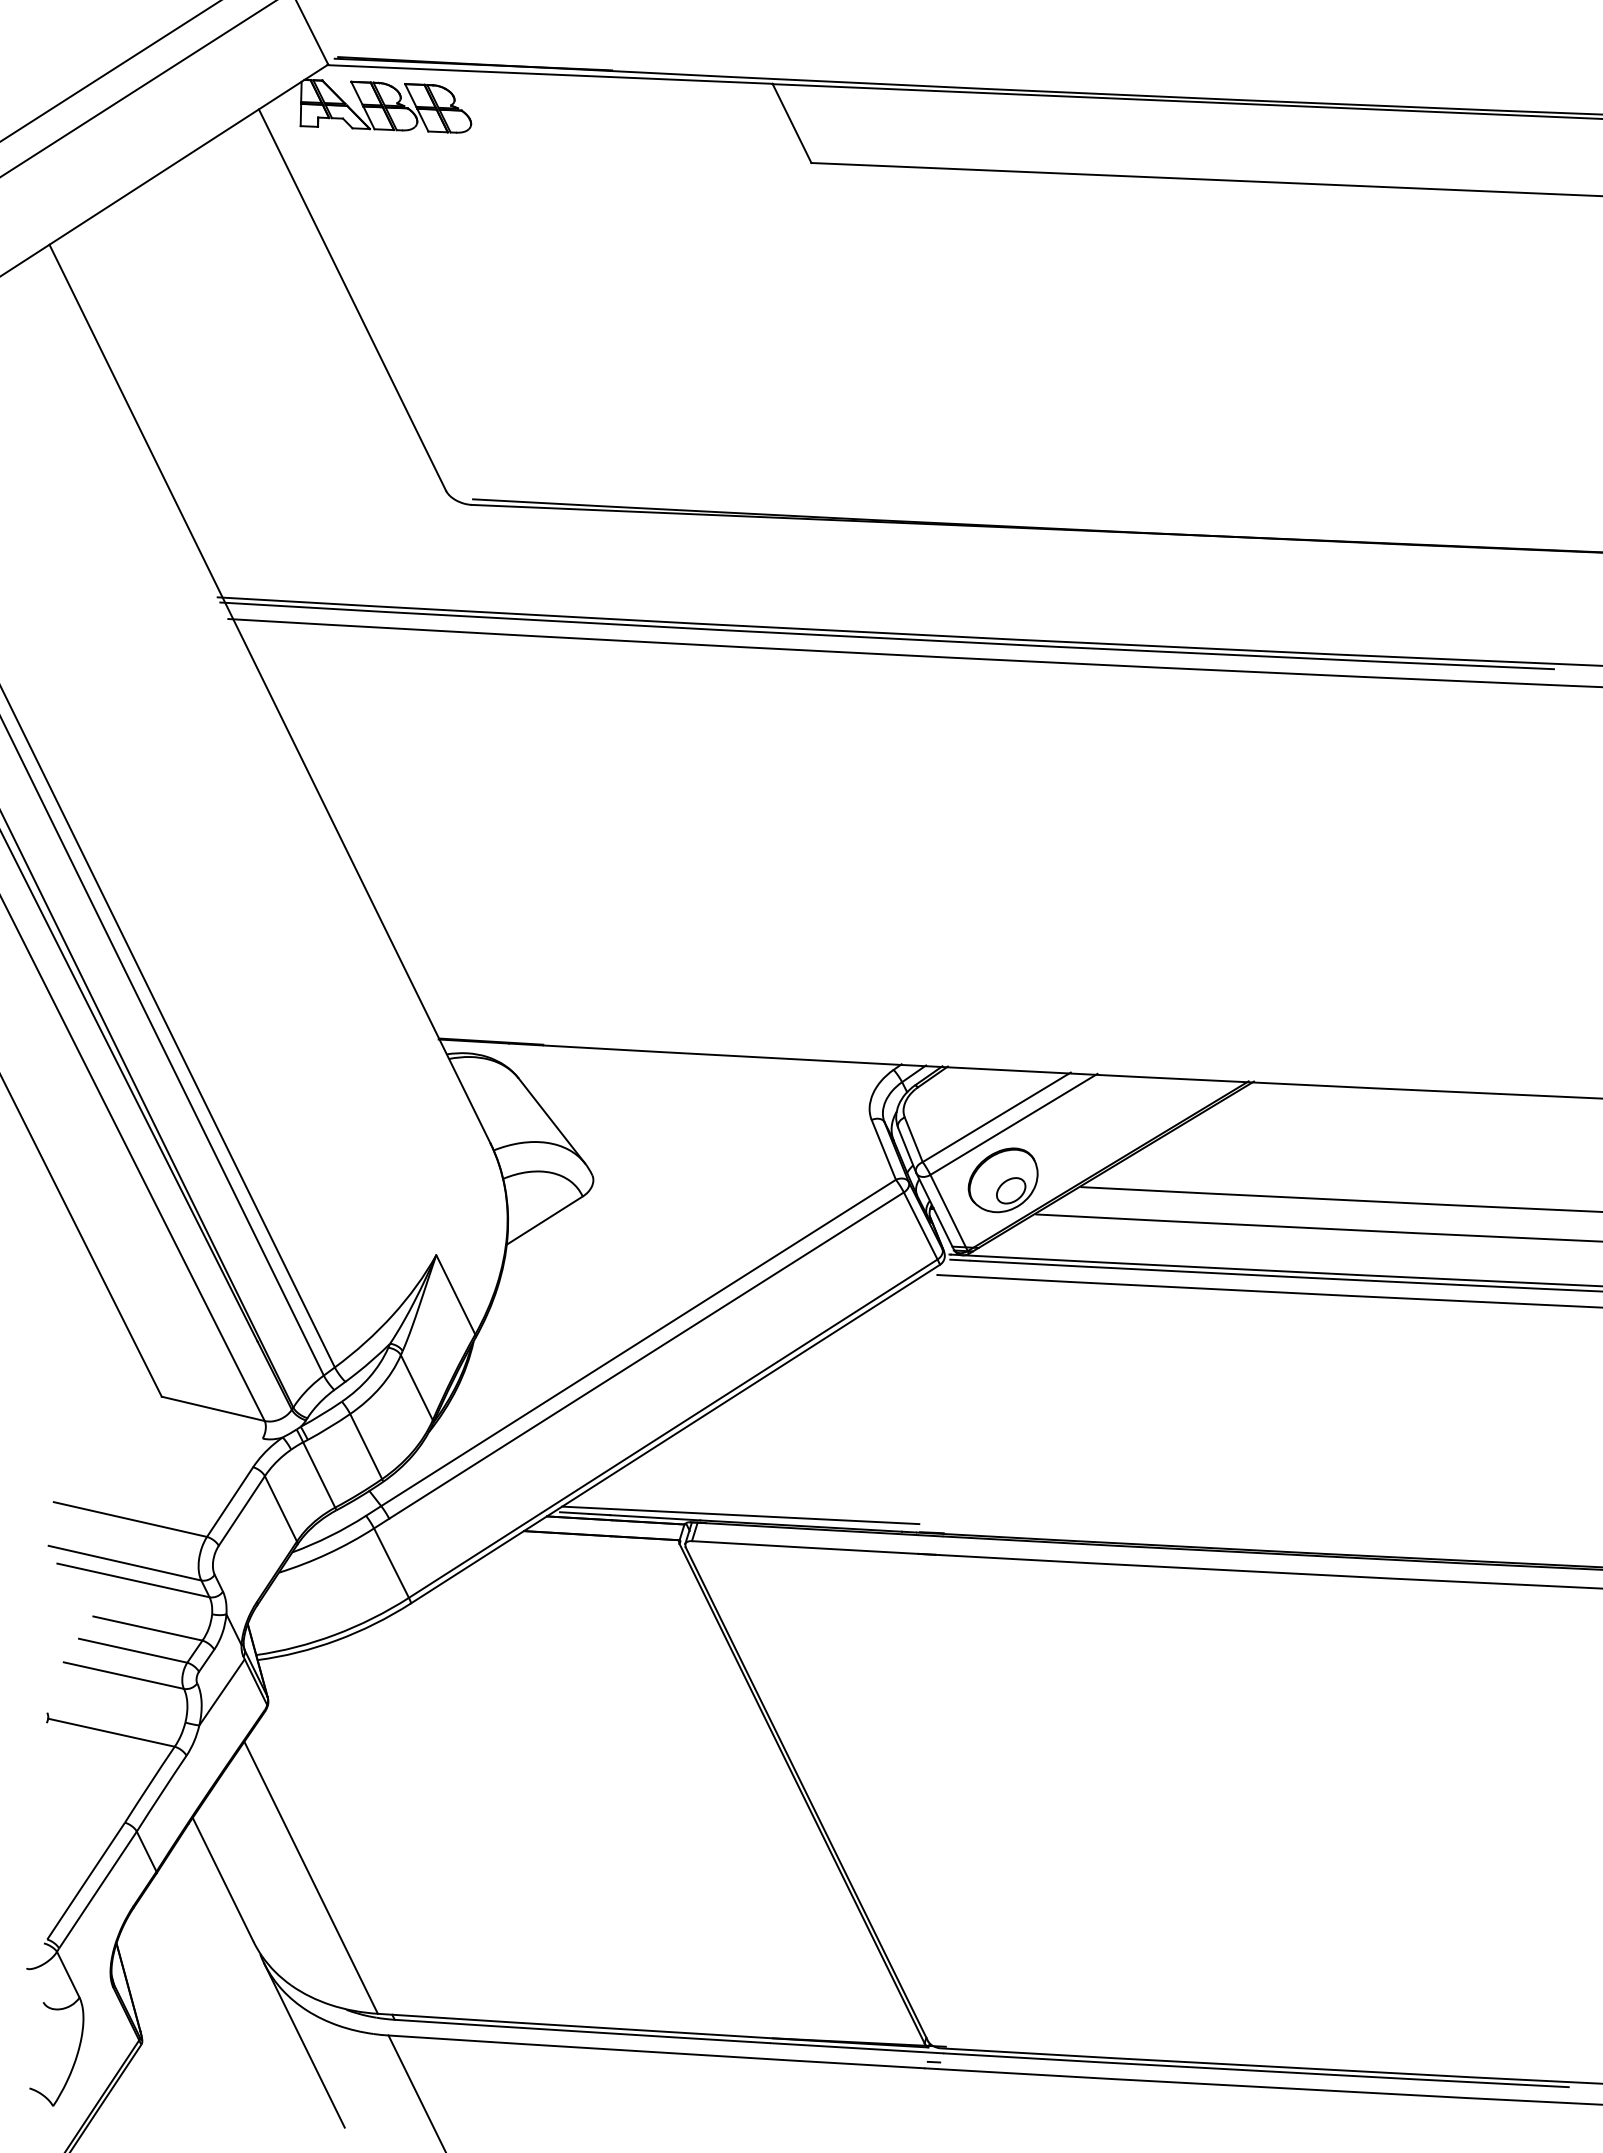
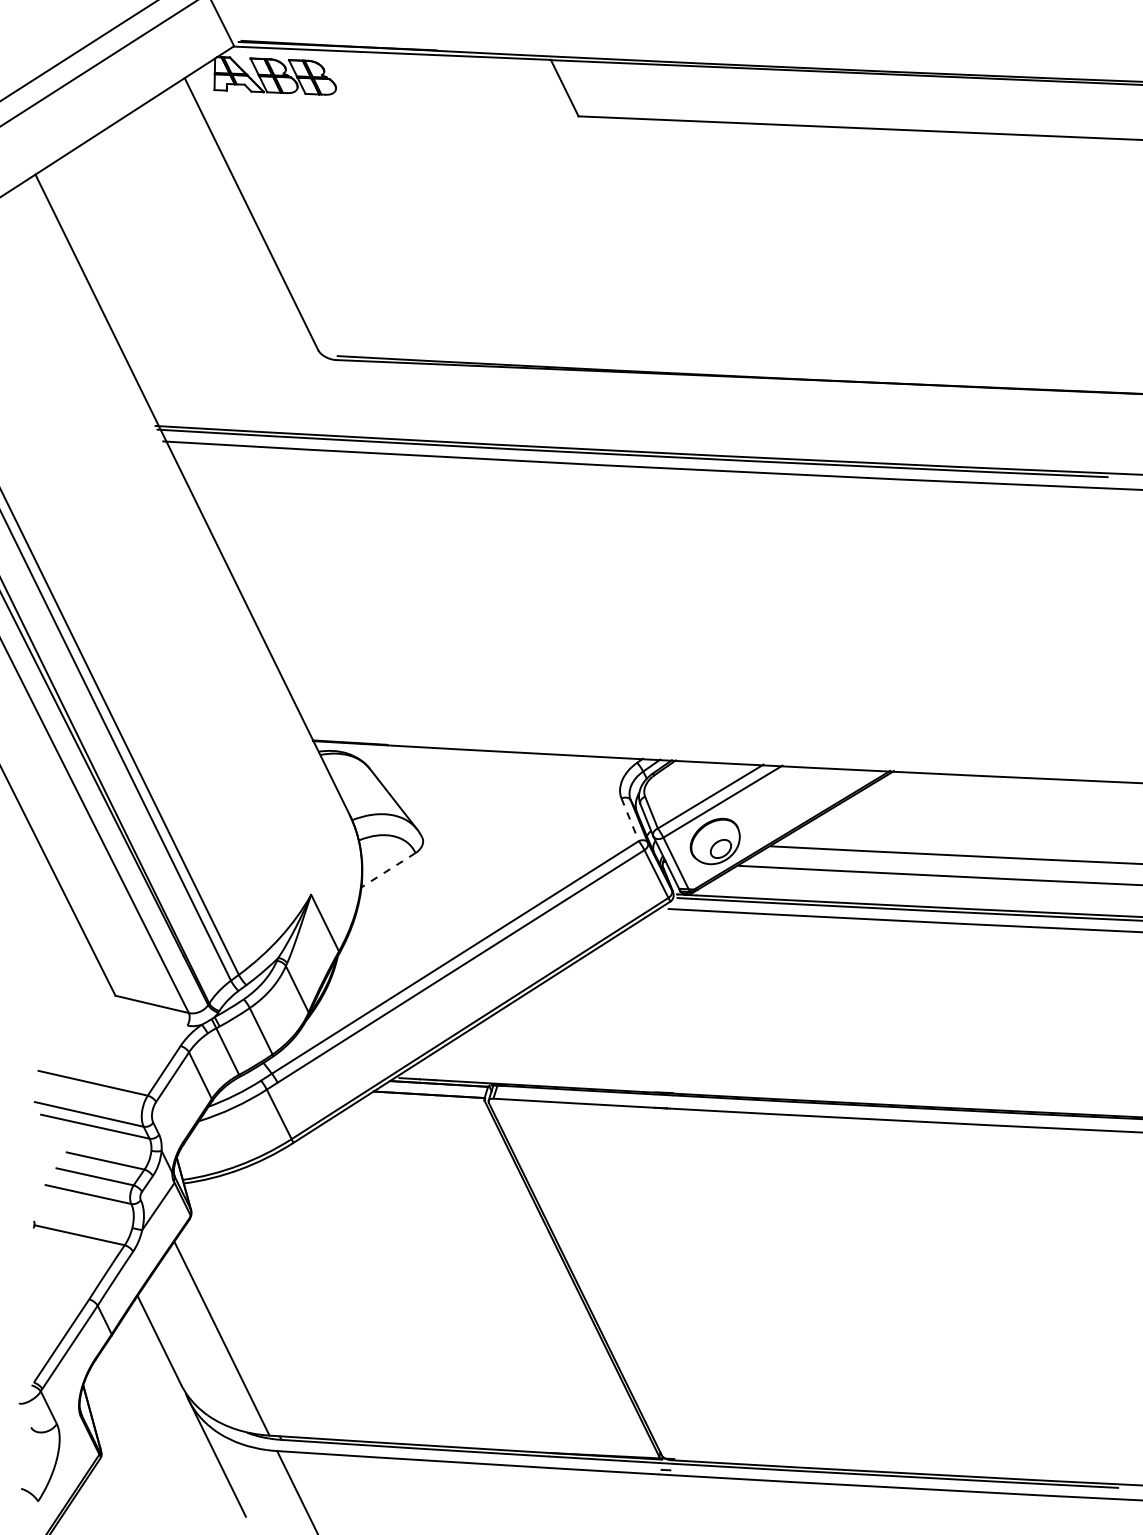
line: (884, 1150) -> (630, 820), solid -> dashed
line: (544, 1220) -> (388, 870), solid -> dashed
line: (740, 1515) -> (528, 1080), removed

